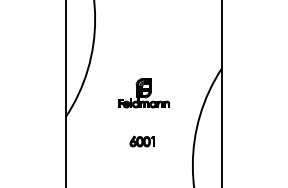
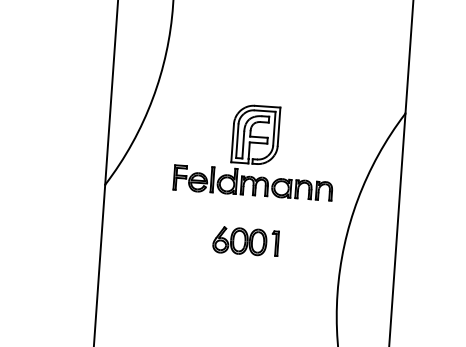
part: (143, 92) -> (254, 148), size x1.67
part: (142, 141) -> (246, 240), size x1.43

